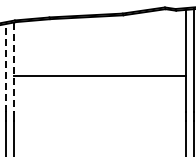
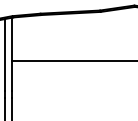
line: (5, 67) -> (4, 54), dashed -> solid
line: (13, 67) -> (11, 54), dashed -> solid

